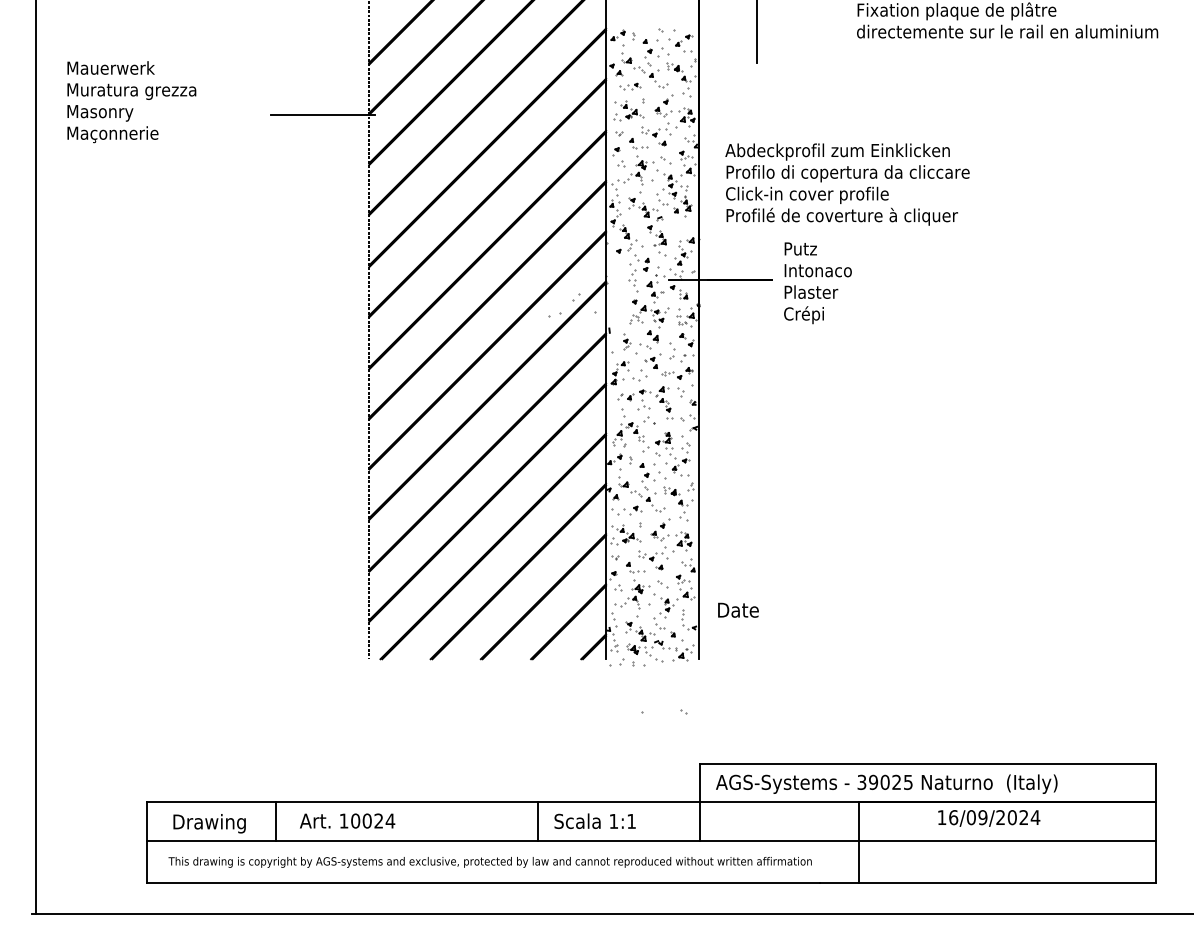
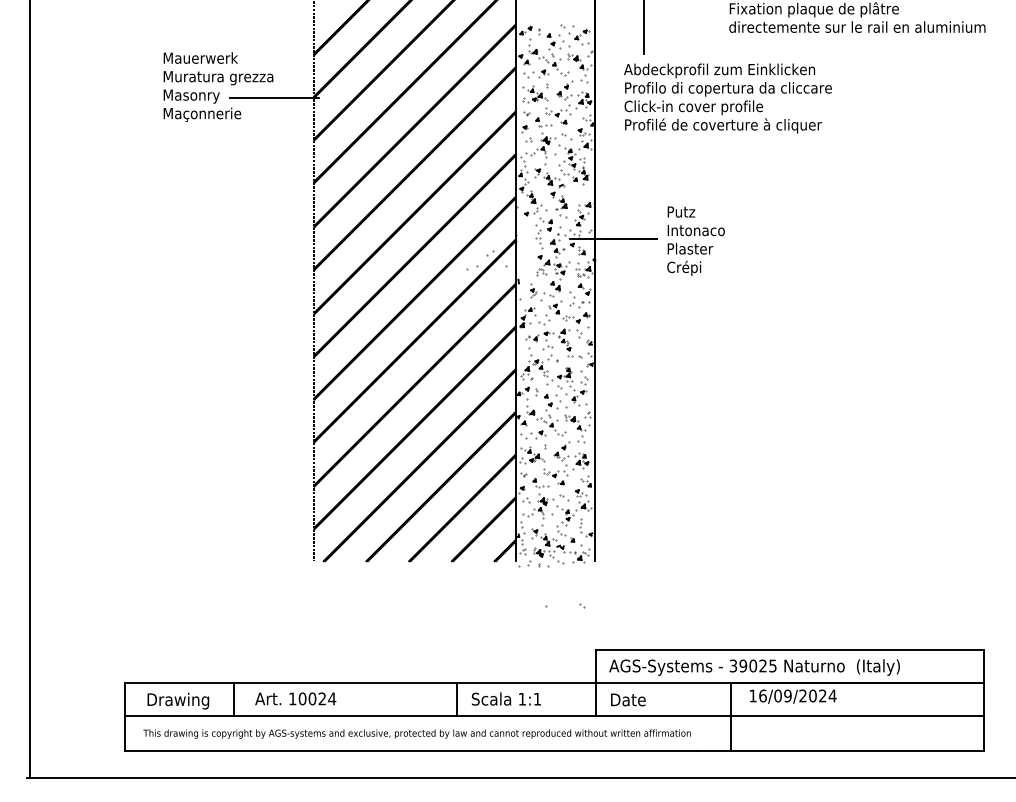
part: (629, 86) -> (535, 73), size x1.43
text: (131, 102) -> (218, 87), moved
text: (847, 184) -> (727, 98), moved
text: (738, 609) -> (628, 699), moved
text: (989, 818) -> (793, 696), moved

